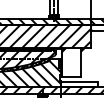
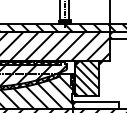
hatch: (71, 62) -> (86, 78), added

